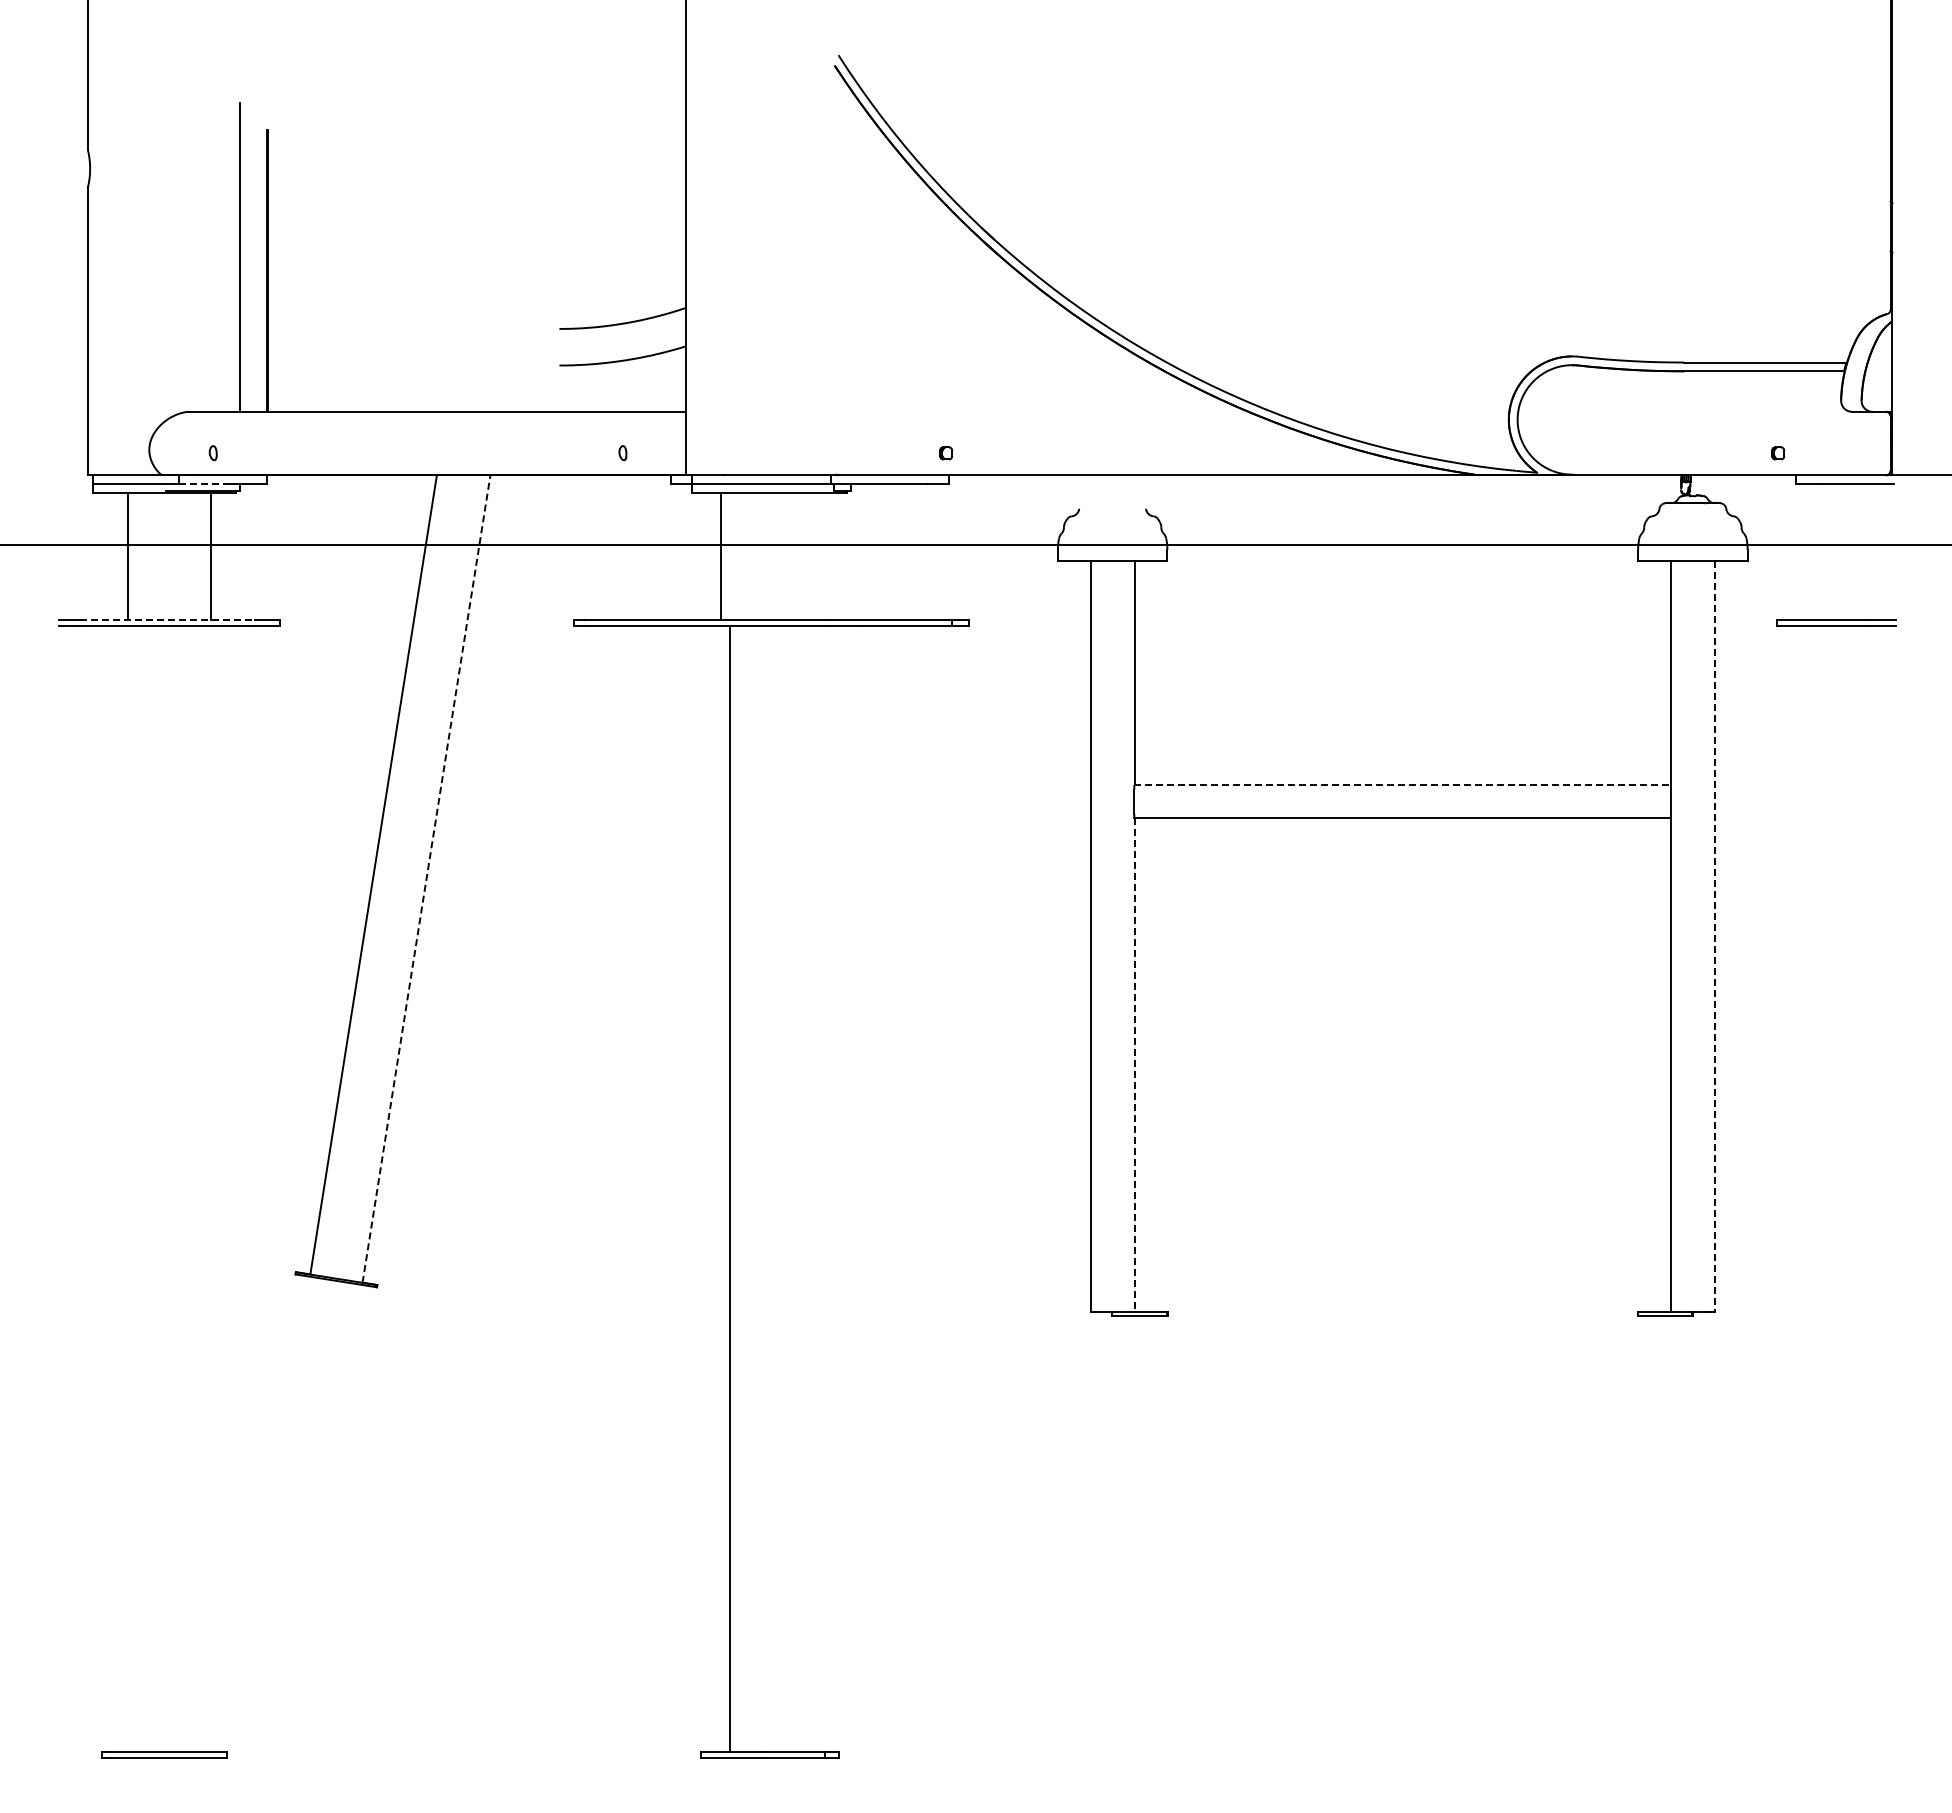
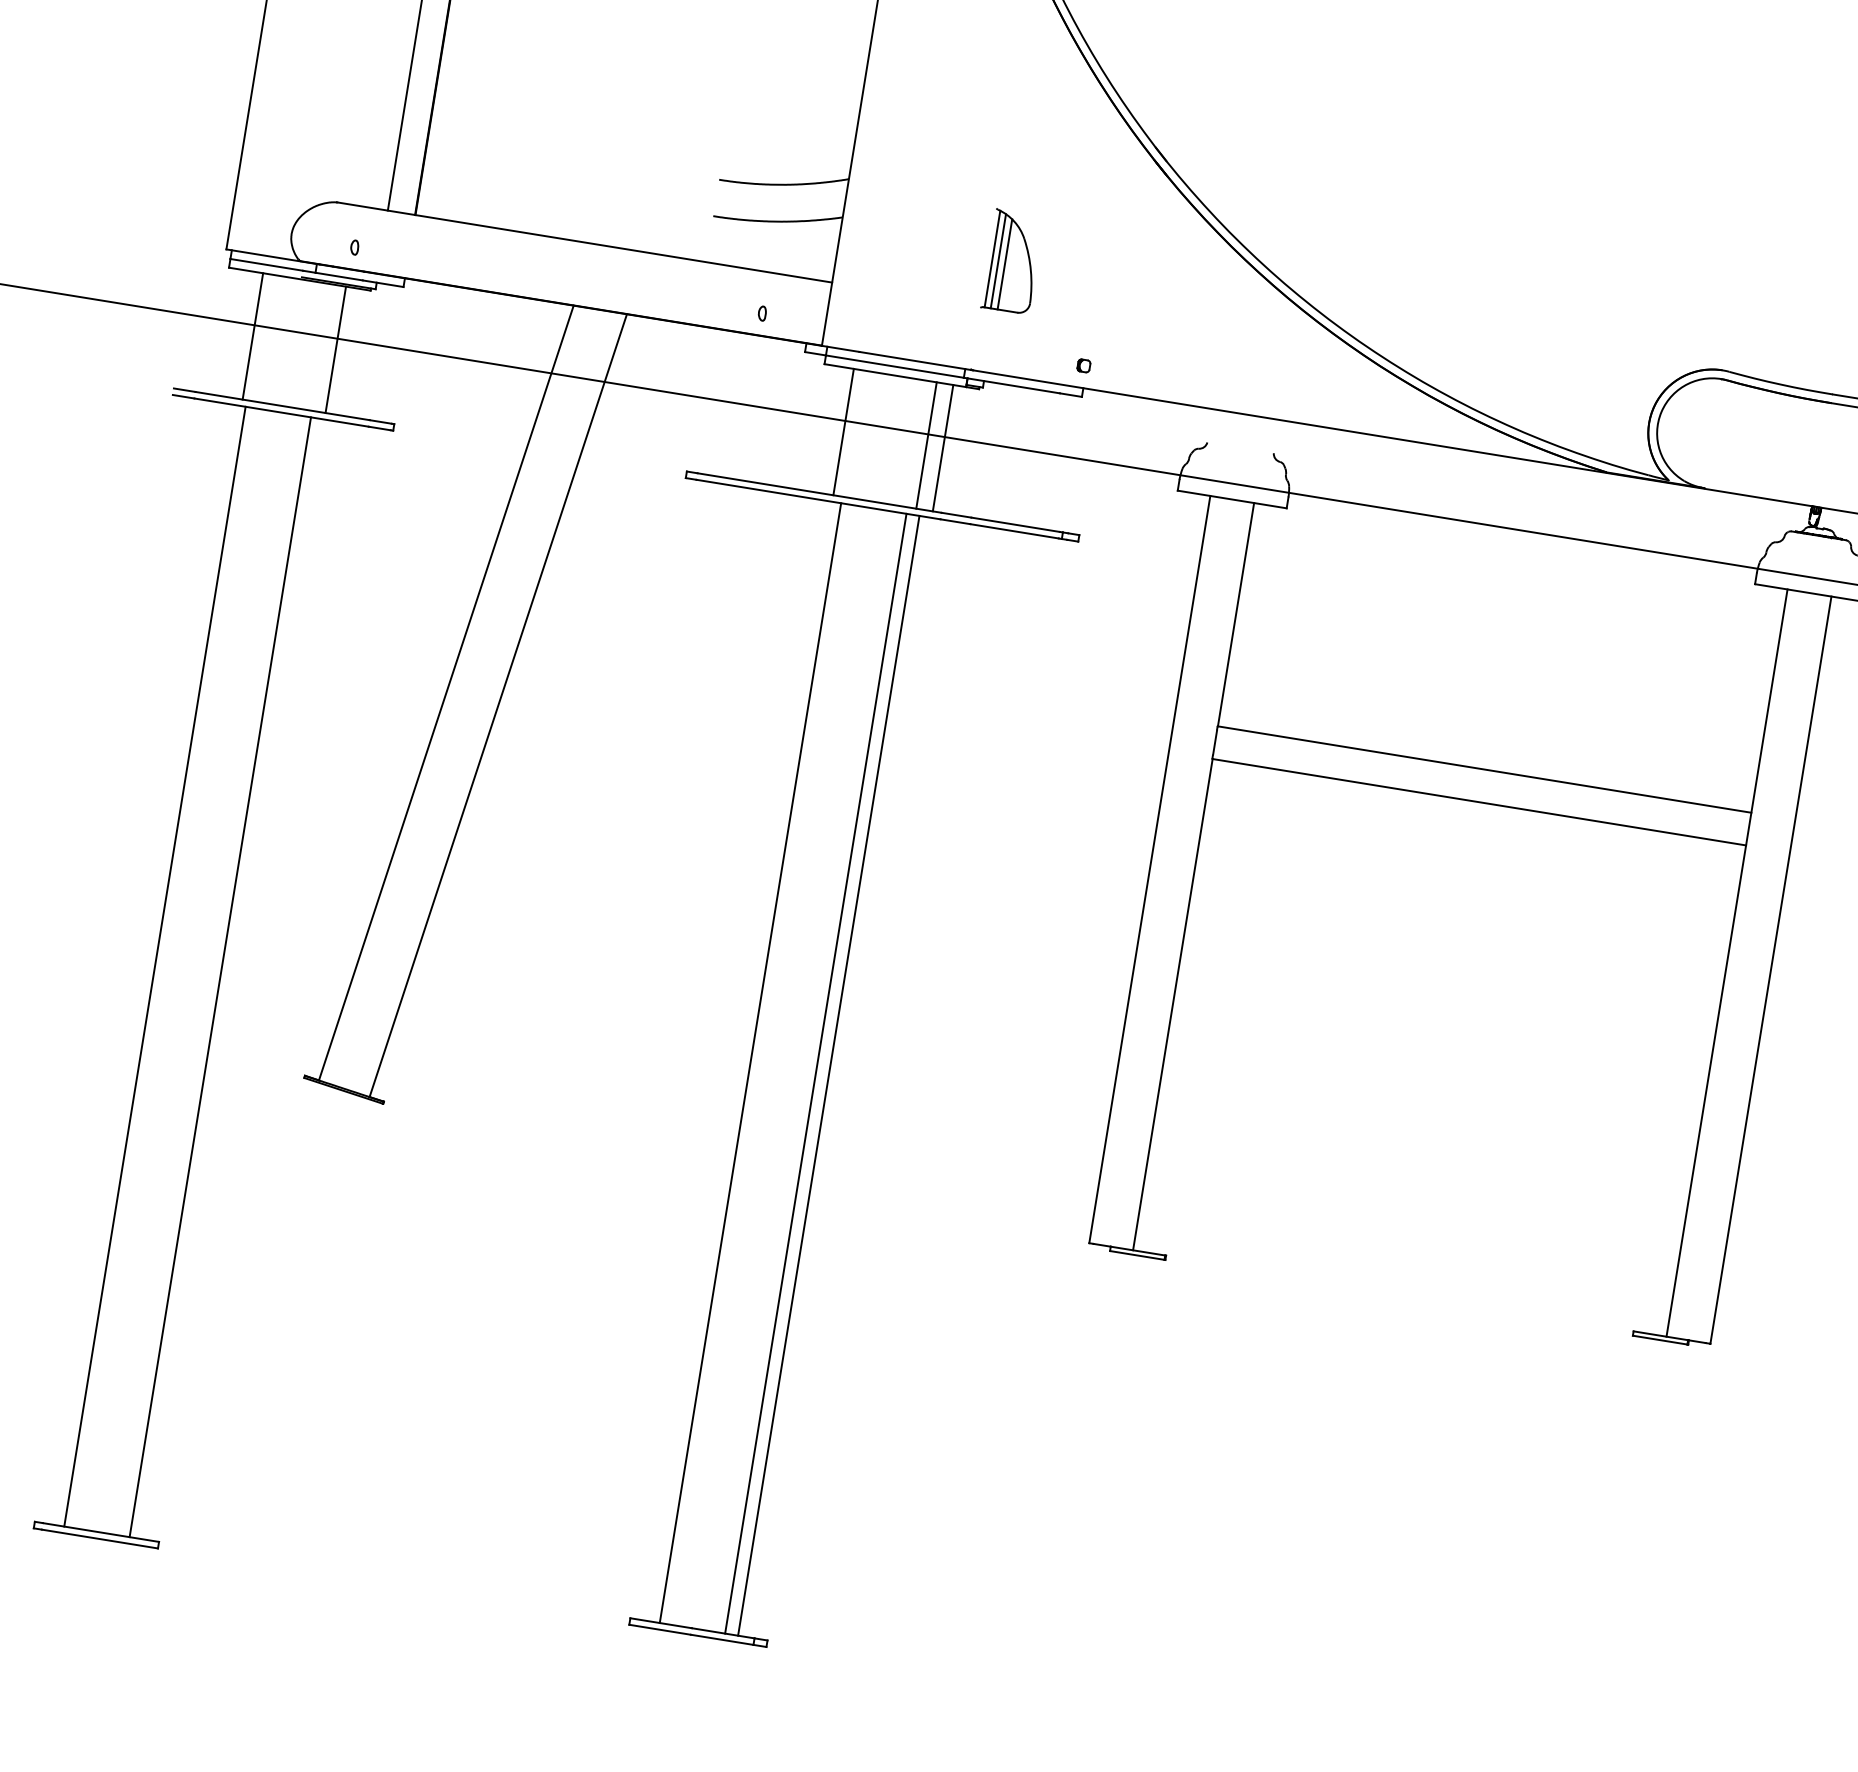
part: (859, 362) -> (1012, 261), added
line: (202, 484) -> (338, 277), dashed -> solid
line: (804, 555) -> (926, 444), added
line: (821, 555) -> (943, 447), added
line: (167, 619) -> (282, 405), dashed -> solid
line: (1403, 785) -> (1485, 770), dashed -> solid
line: (426, 879) -> (498, 706), dashed -> solid
line: (1714, 936) -> (1770, 970), dashed -> solid
line: (1134, 1064) -> (1172, 1004), dashed -> solid
line: (131, 1188) -> (154, 966), added
line: (197, 1188) -> (220, 976), added
line: (795, 1188) -> (815, 1073), added
line: (808, 1188) -> (828, 1075), added

